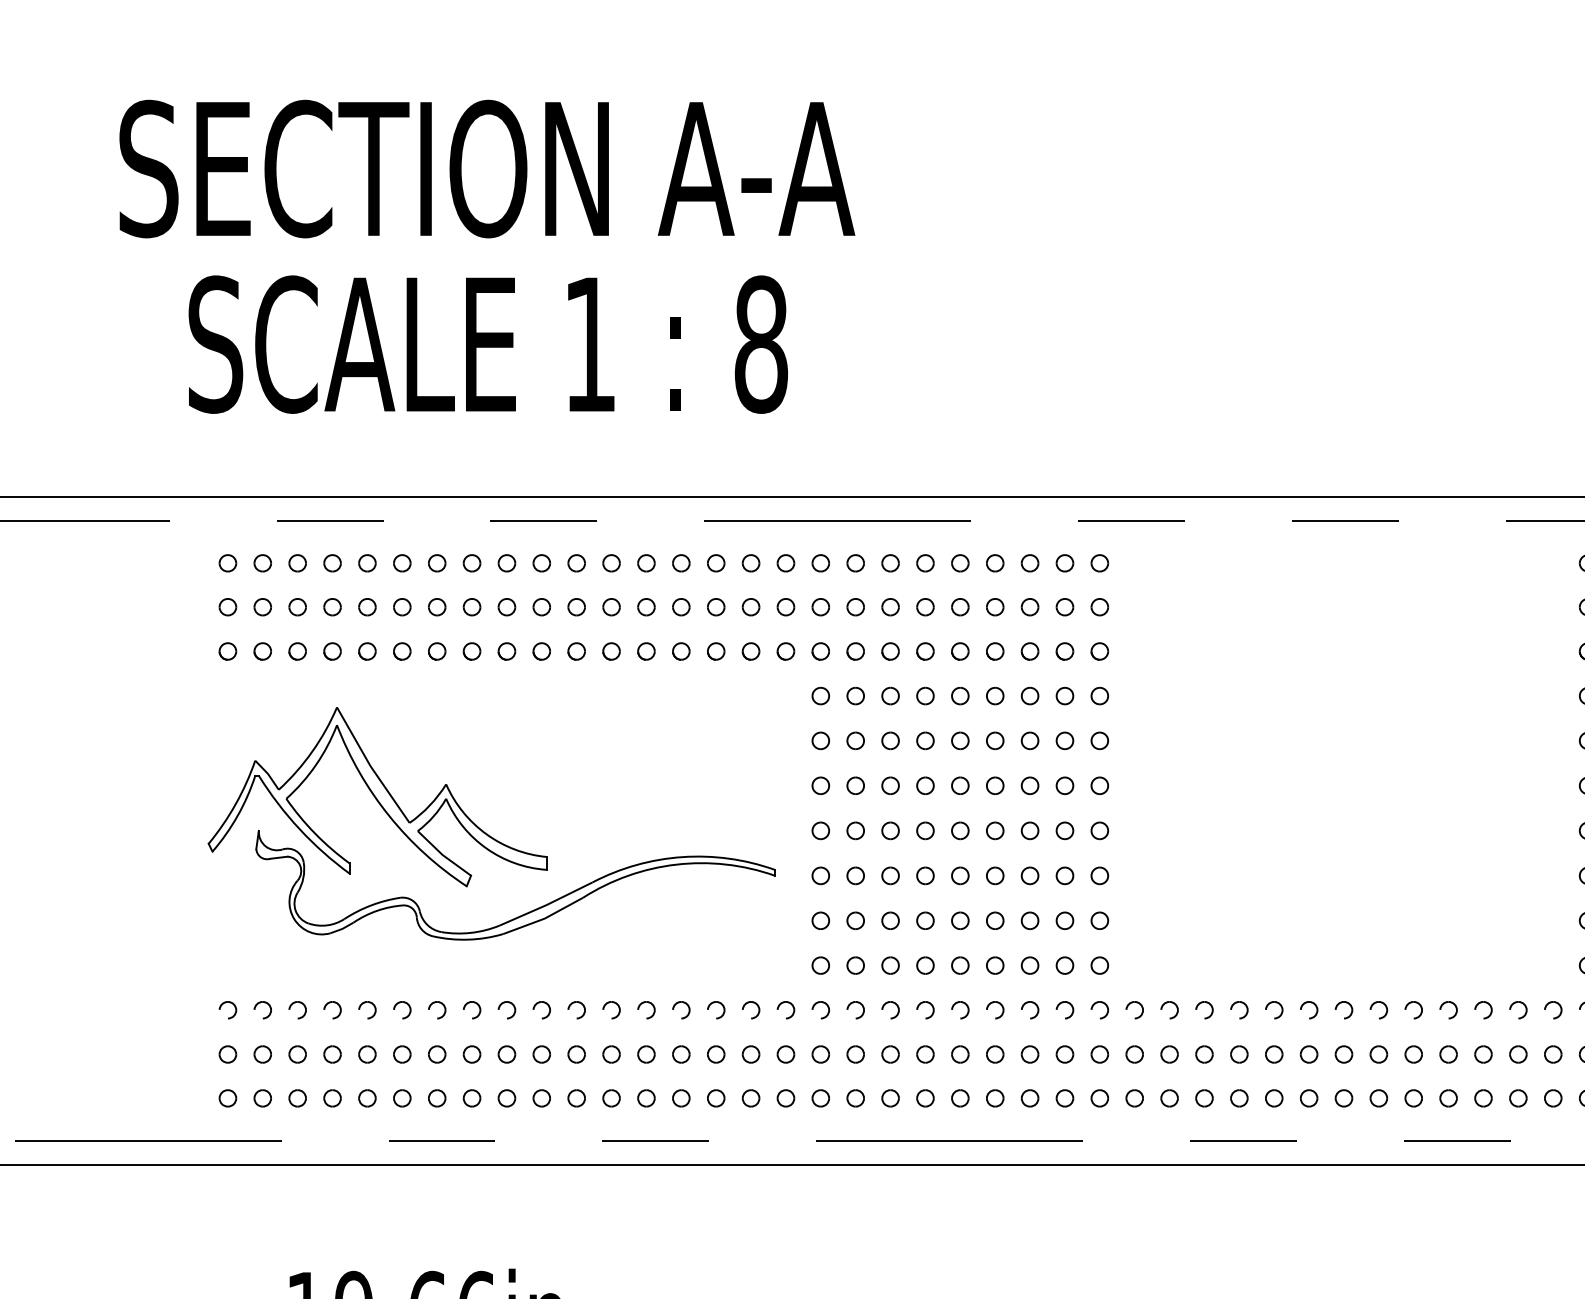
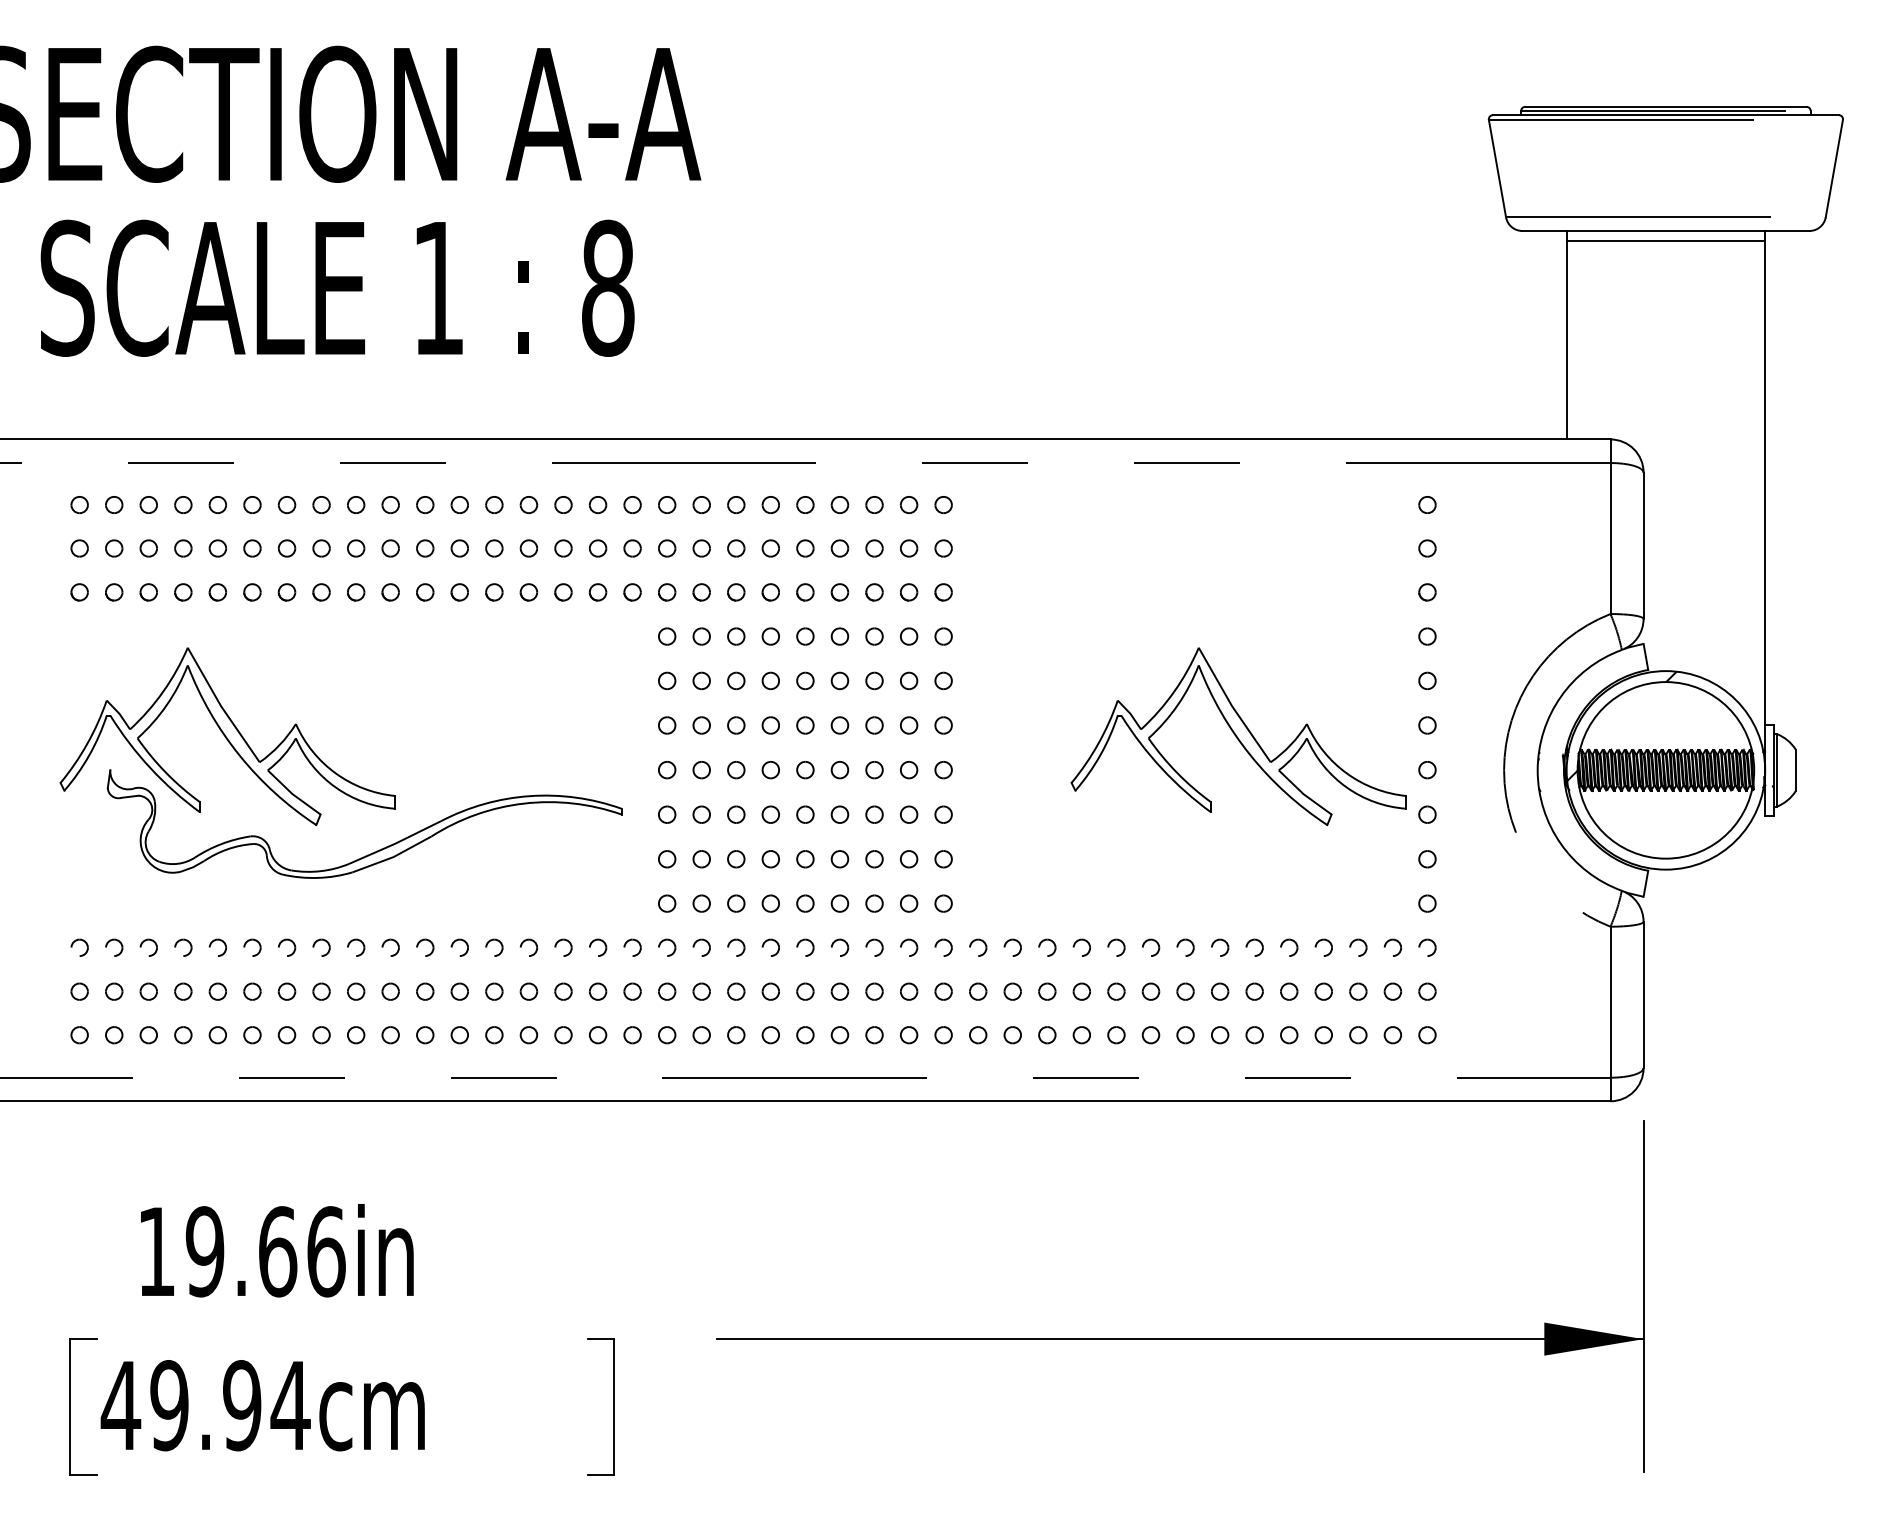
part: (1397, 796) -> (1238, 736), added

